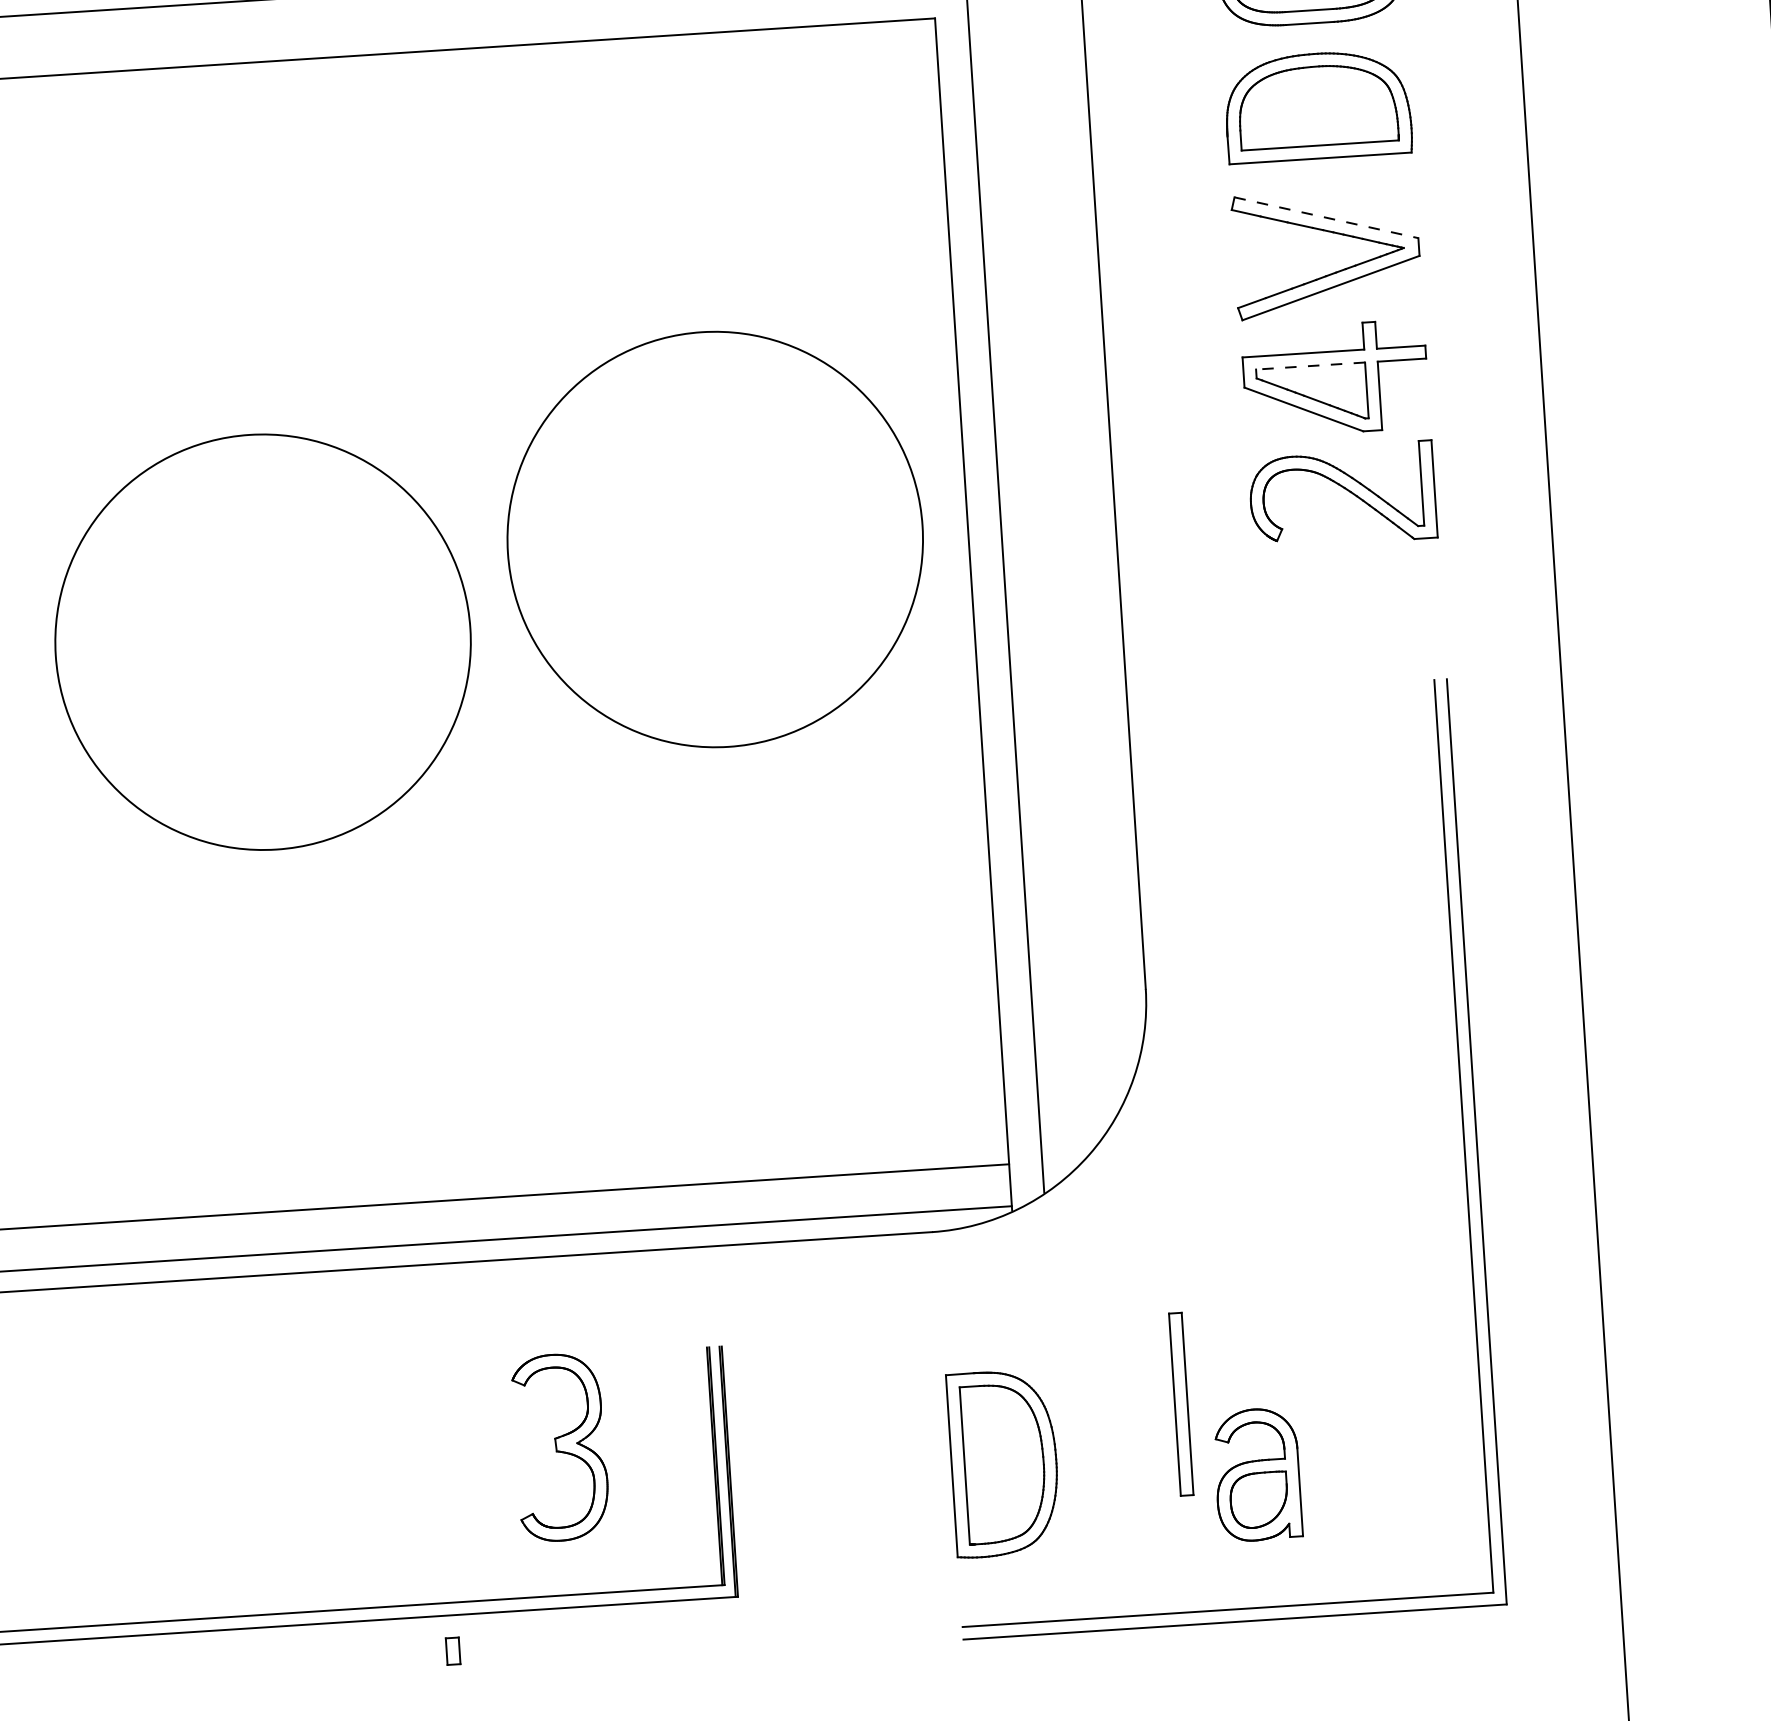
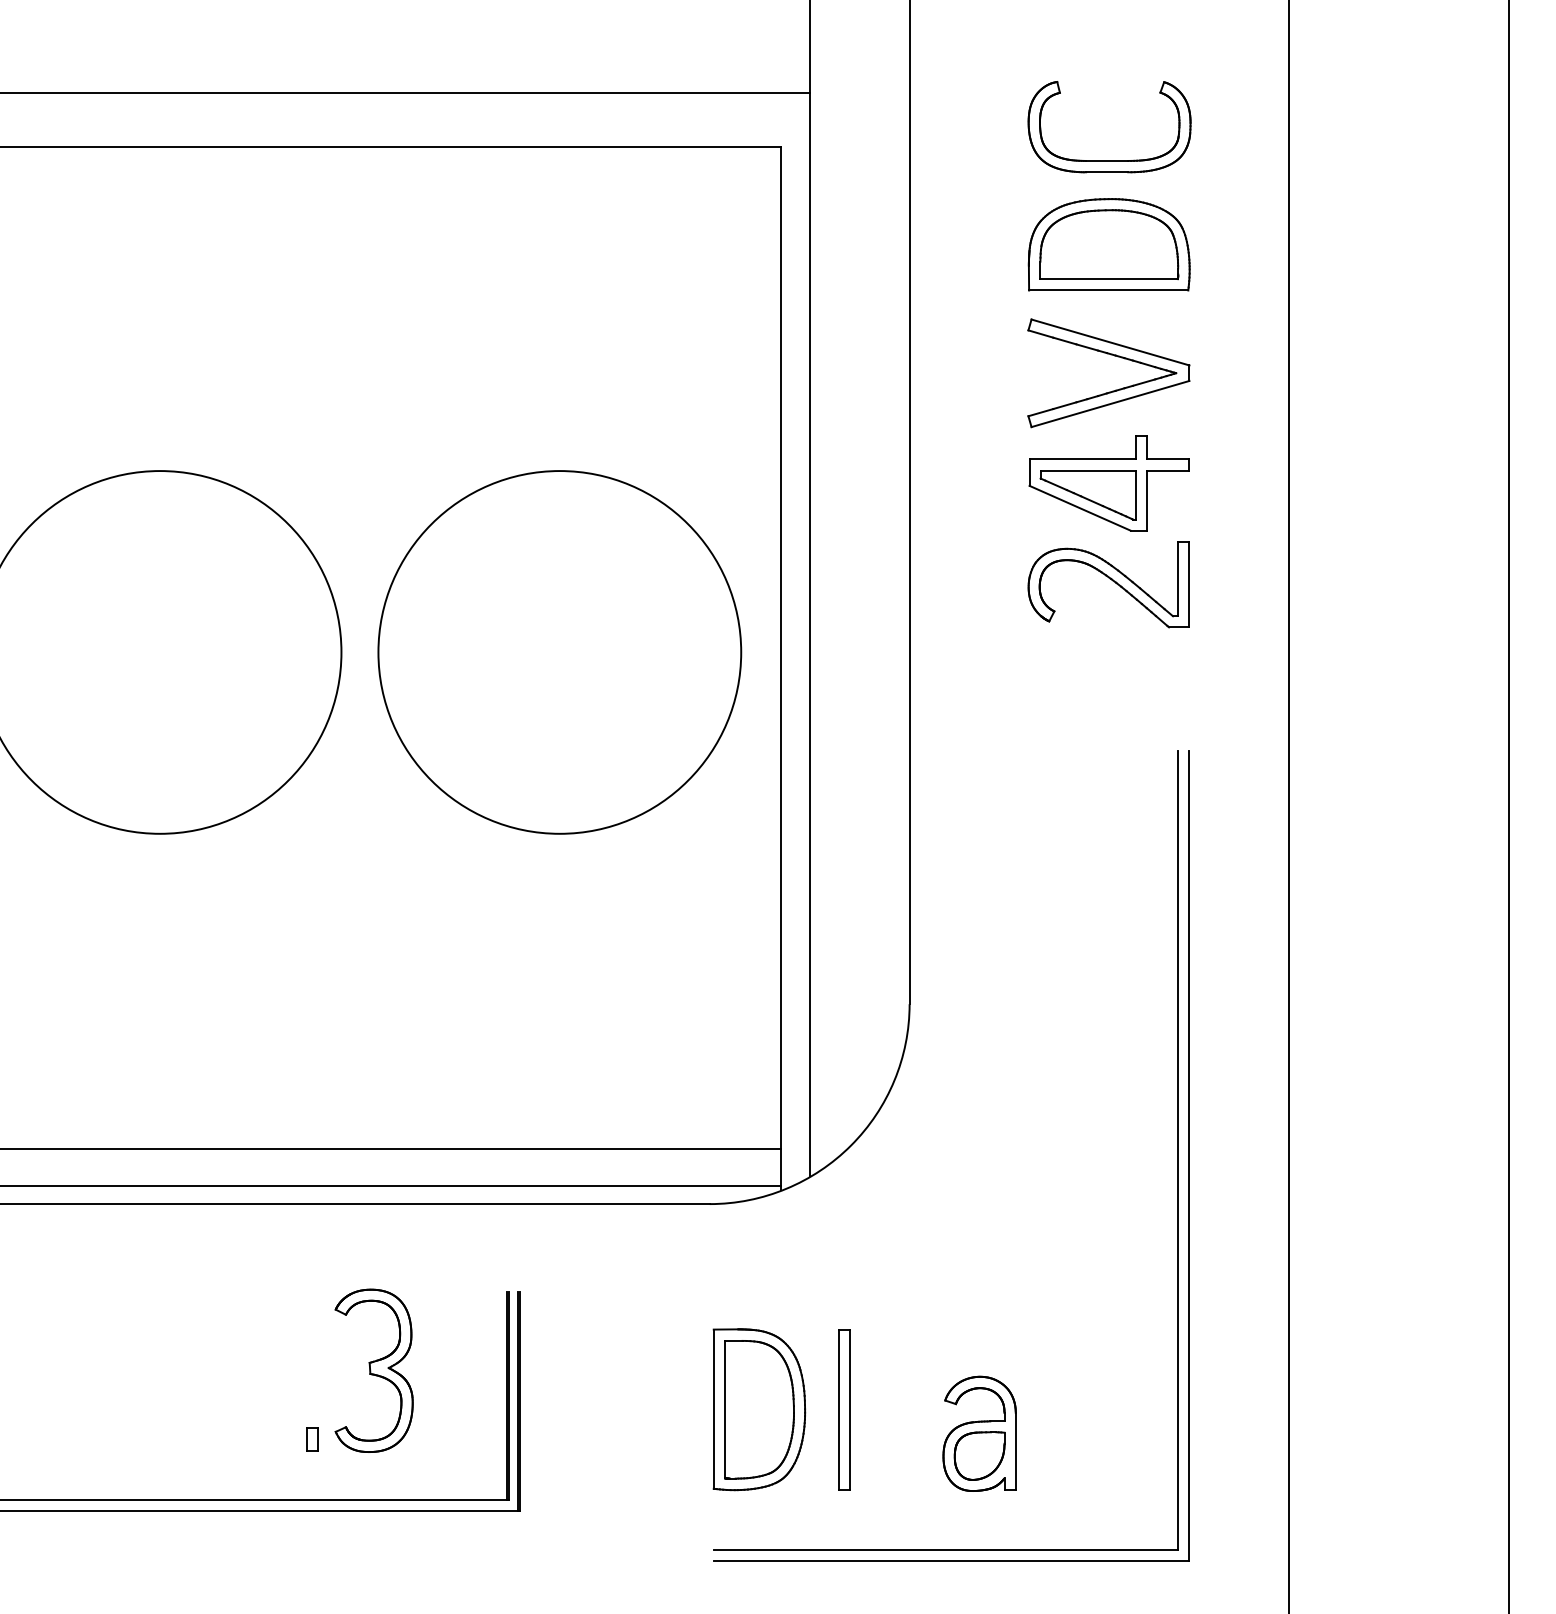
line: (1326, 217) -> (1110, 342), dashed -> solid
line: (1310, 365) -> (1088, 470), dashed -> solid
circle: (714, 539) -> (559, 652), moved
part: (1181, 1403) -> (844, 1409), moved
part: (452, 1651) -> (312, 1439), moved

